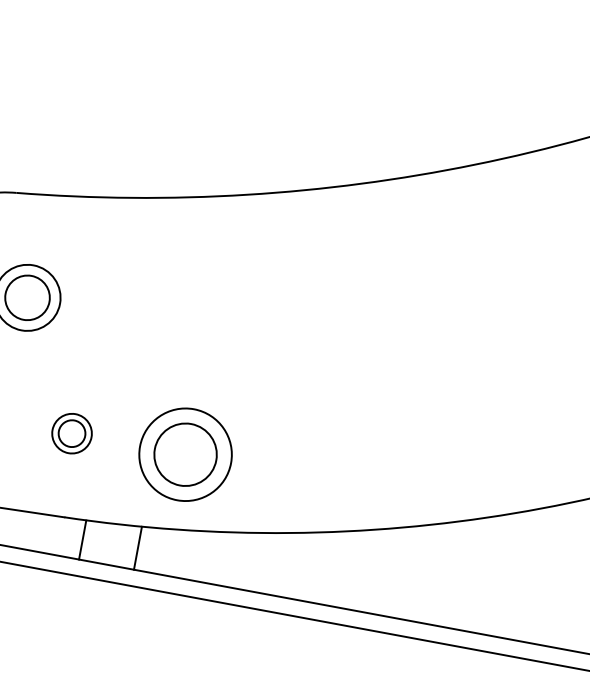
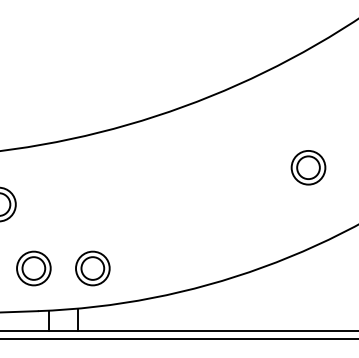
part: (71, 433) -> (33, 268), size x1.67
part: (185, 454) -> (92, 268), size x0.71

